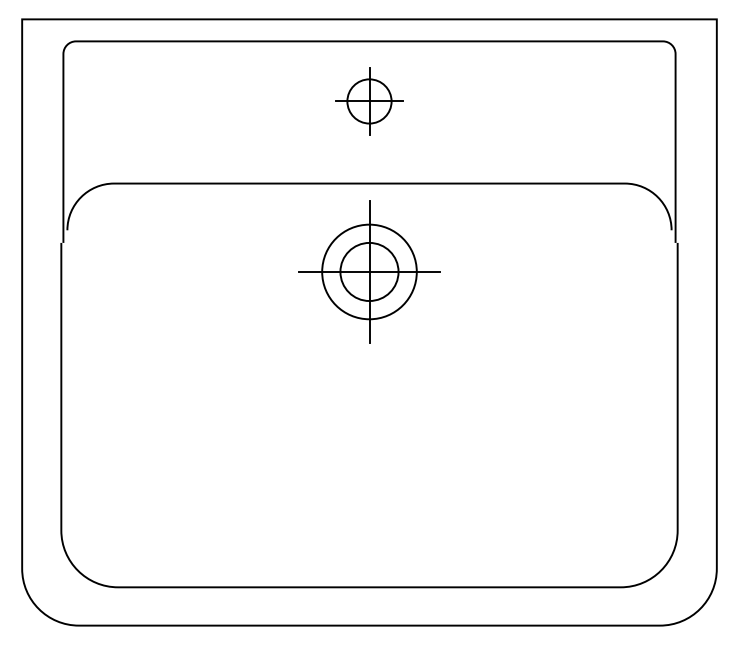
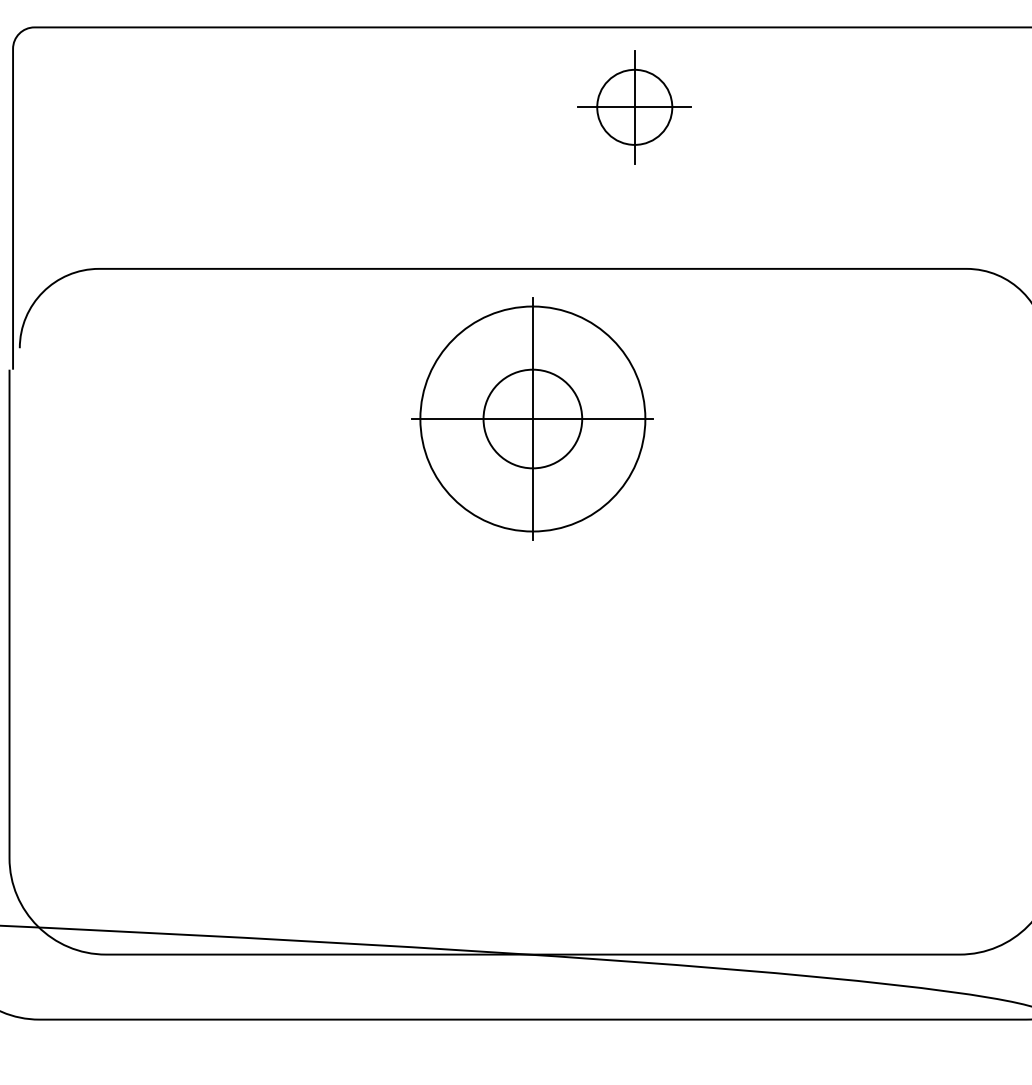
part: (369, 101) -> (634, 107), moved
circle: (369, 271) -> (532, 418), size x1.4

